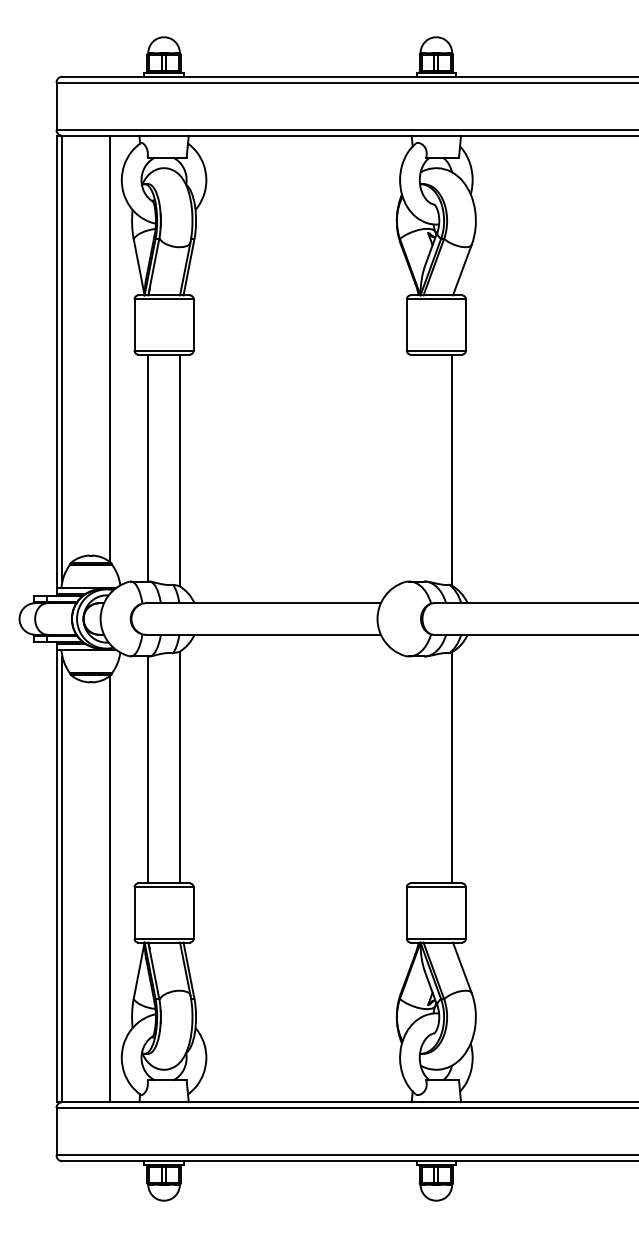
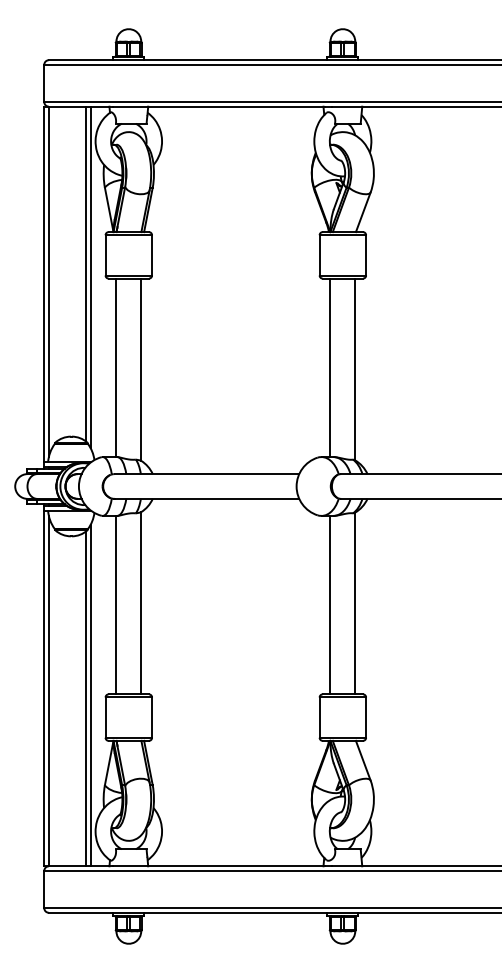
line: (115, 353) -> (90, 277), added
line: (420, 467) -> (330, 367), added
line: (420, 769) -> (330, 604), added
line: (115, 884) -> (90, 695), added

